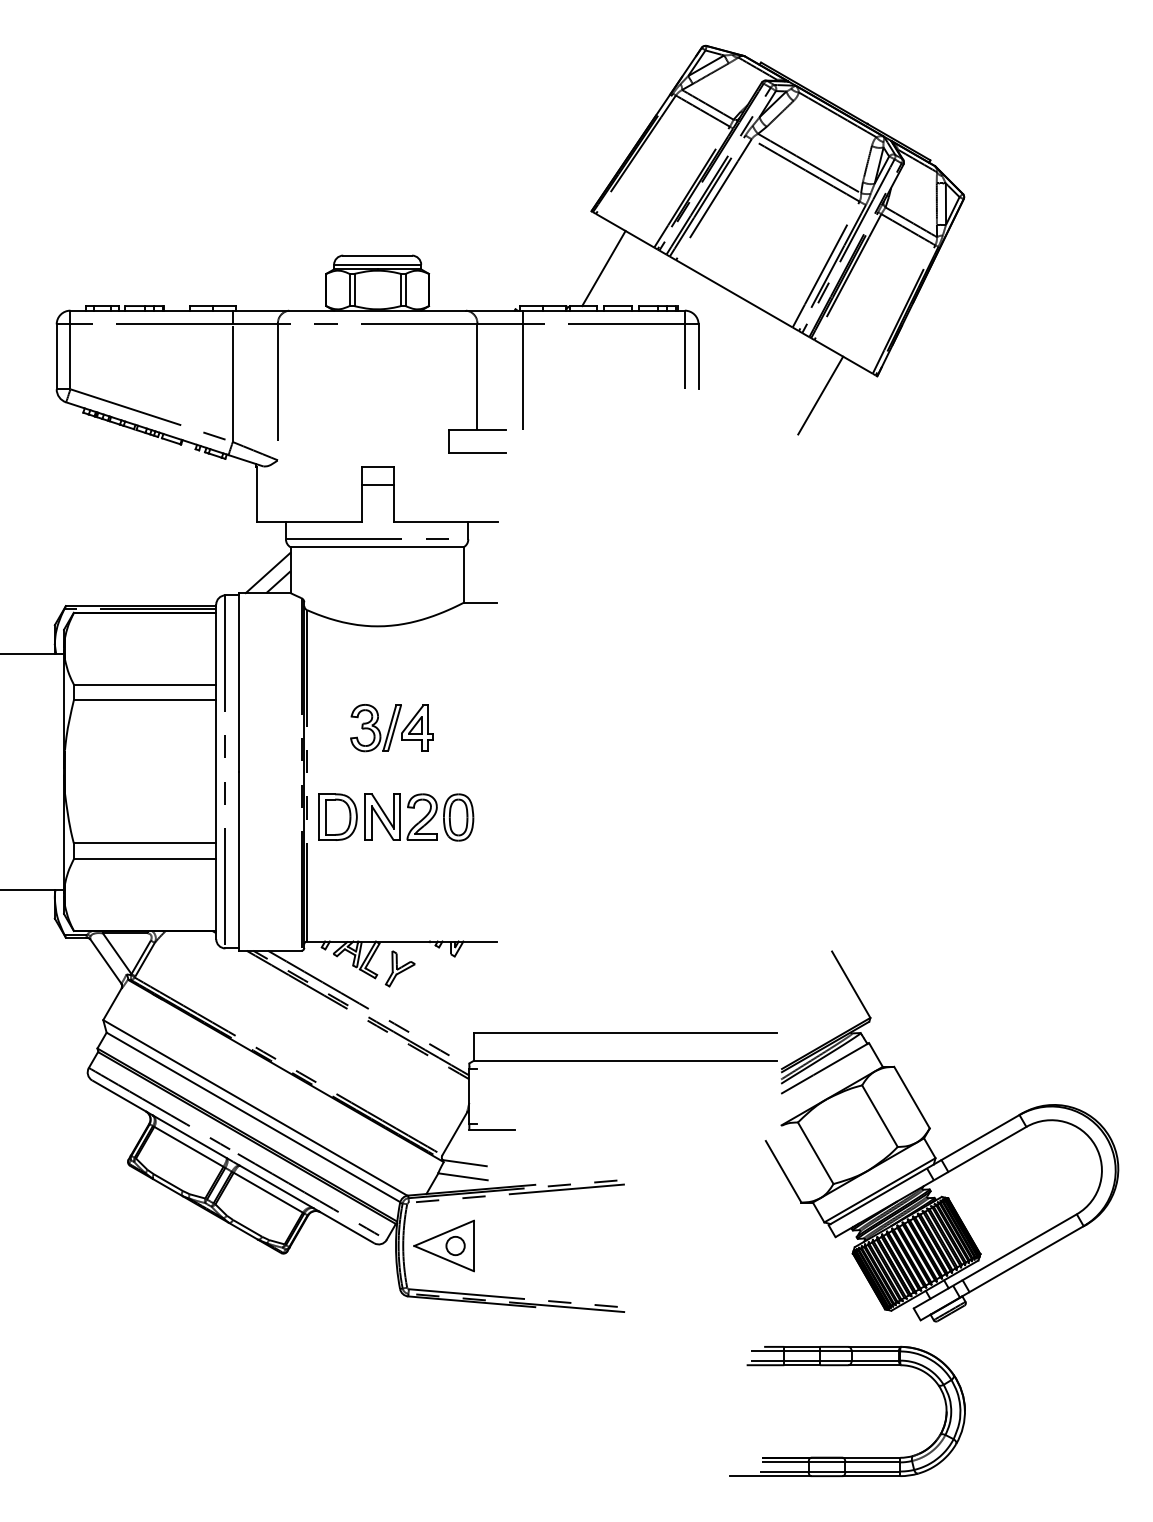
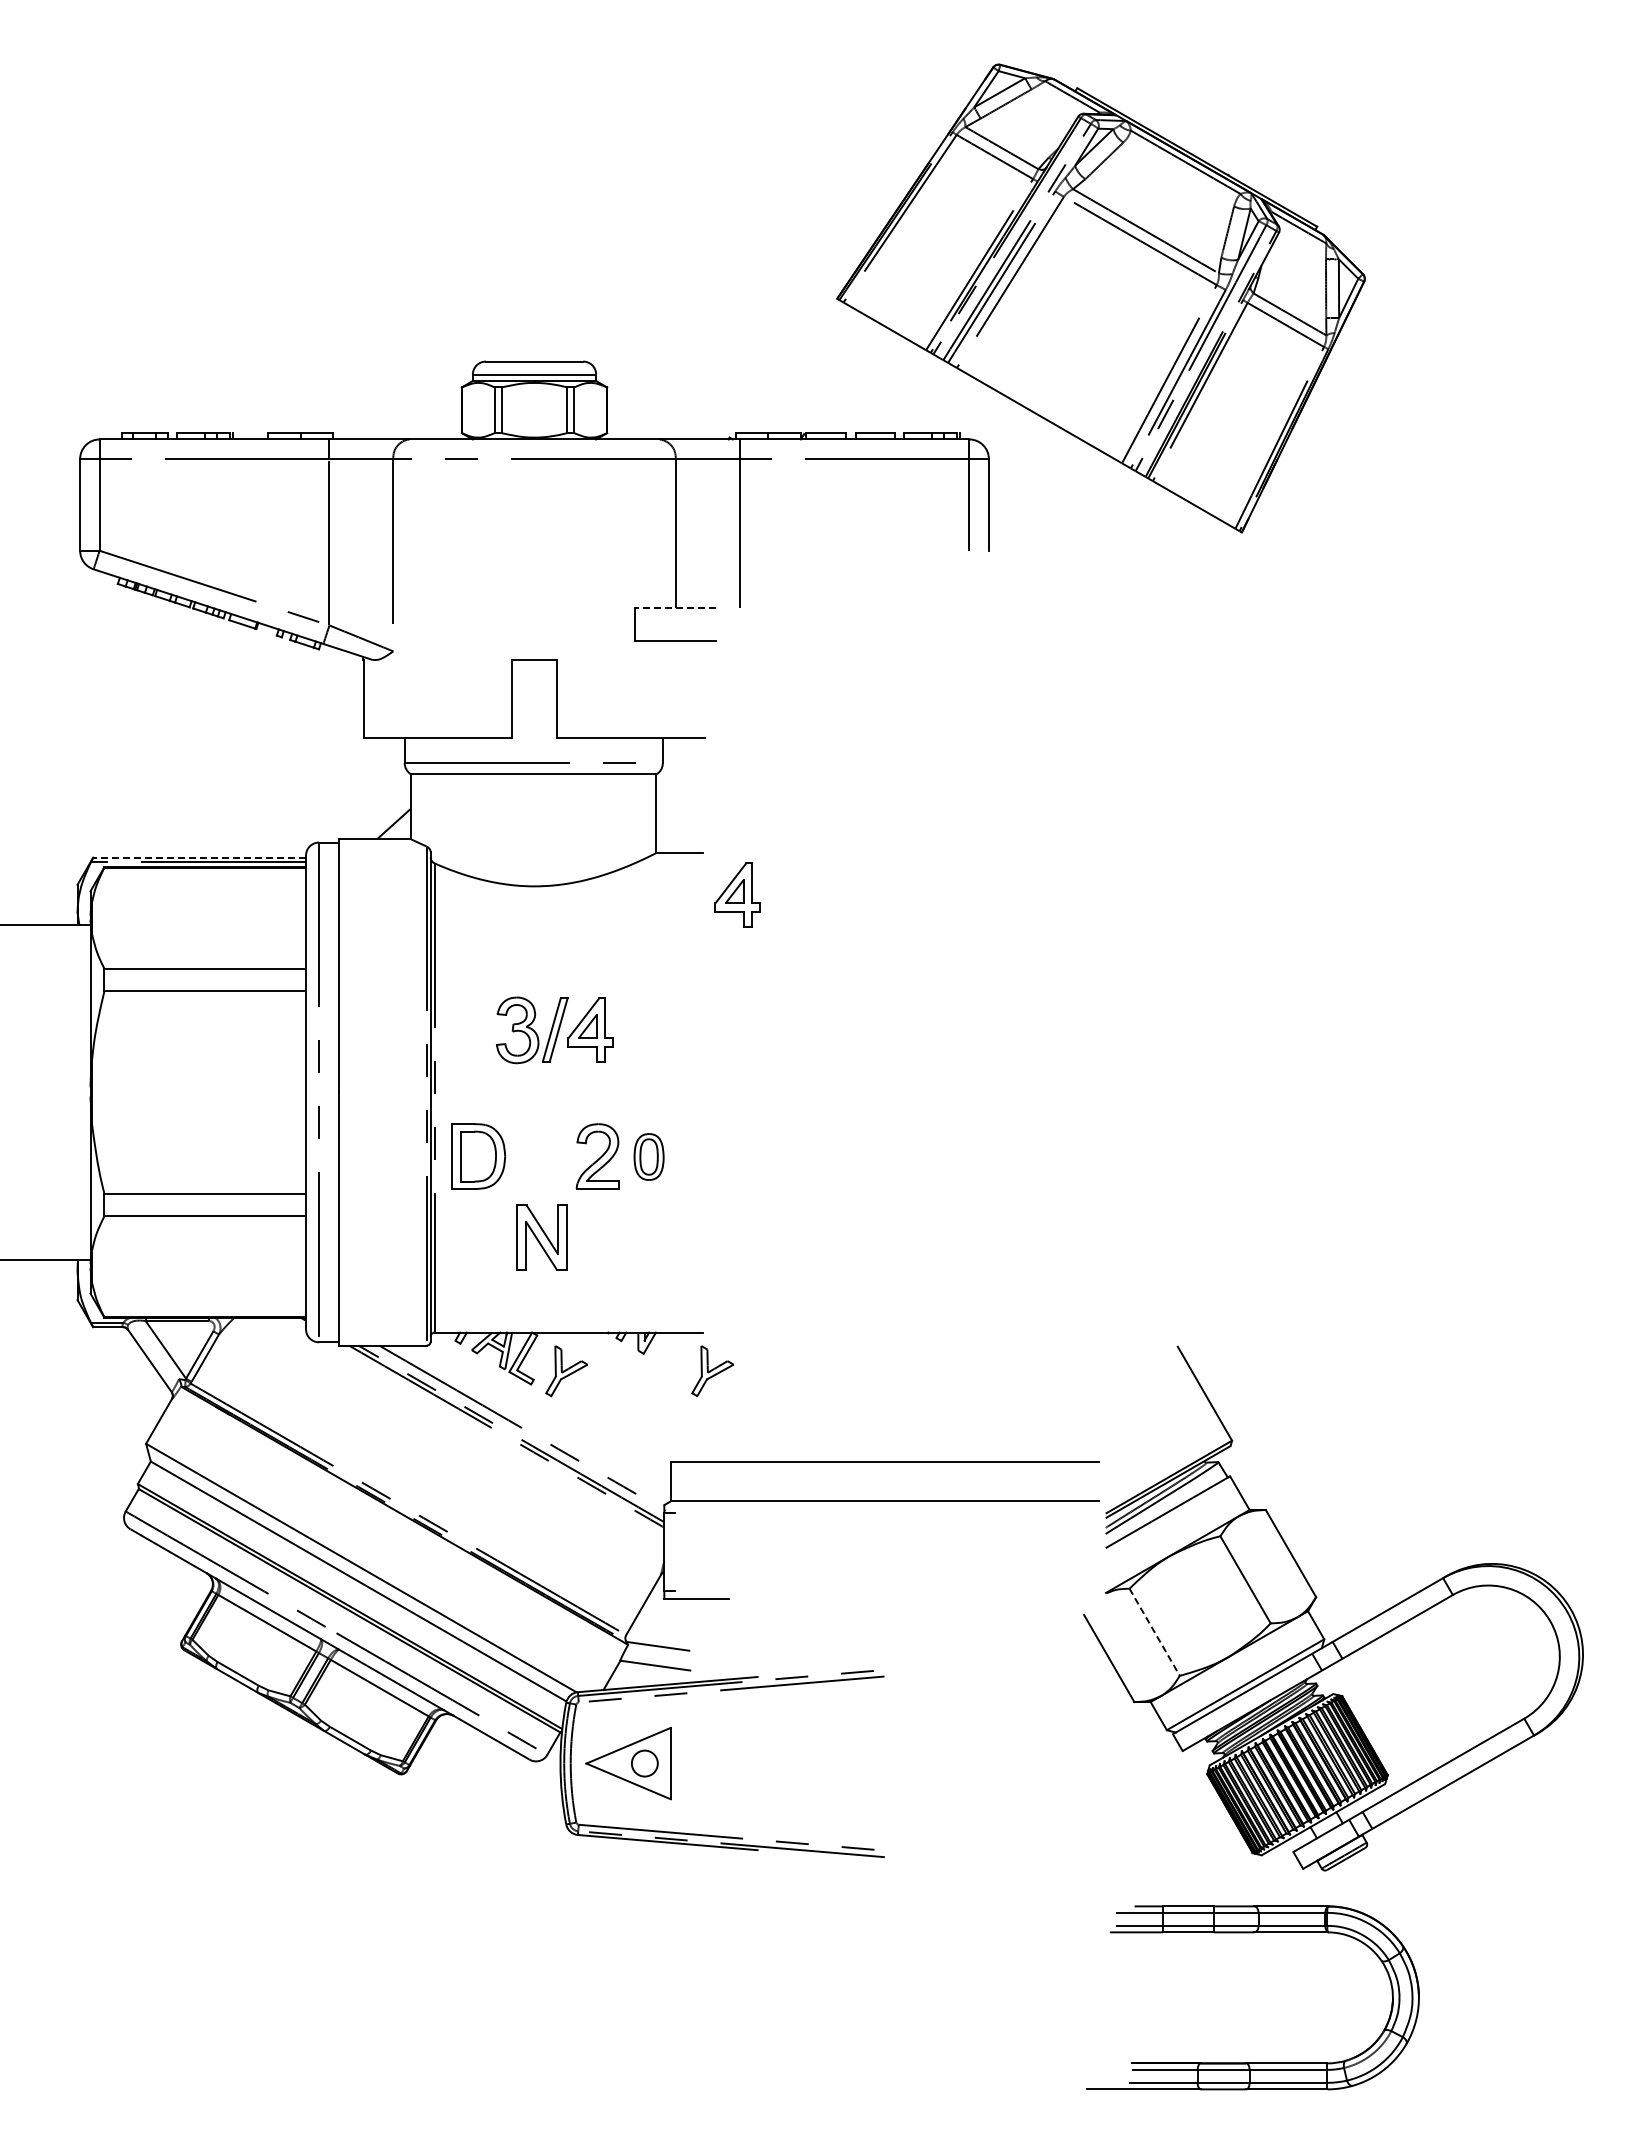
line: (603, 268) -> (854, 379), removed
line: (820, 395) -> (1161, 559), removed
line: (477, 430) -> (675, 608), solid -> dashed
line: (377, 485) -> (534, 686), removed
line: (268, 572) -> (379, 810), removed
line: (141, 605) -> (199, 857), solid -> dashed
part: (521, 632) -> (737, 894), added
part: (382, 817) -> (541, 1237), moved
part: (458, 817) -> (648, 1156), size x0.7
part: (503, 969) -> (712, 1371), added
line: (815, 1153) -> (1154, 1632), solid -> dashed
part: (847, 1366) -> (1252, 1933), moved

